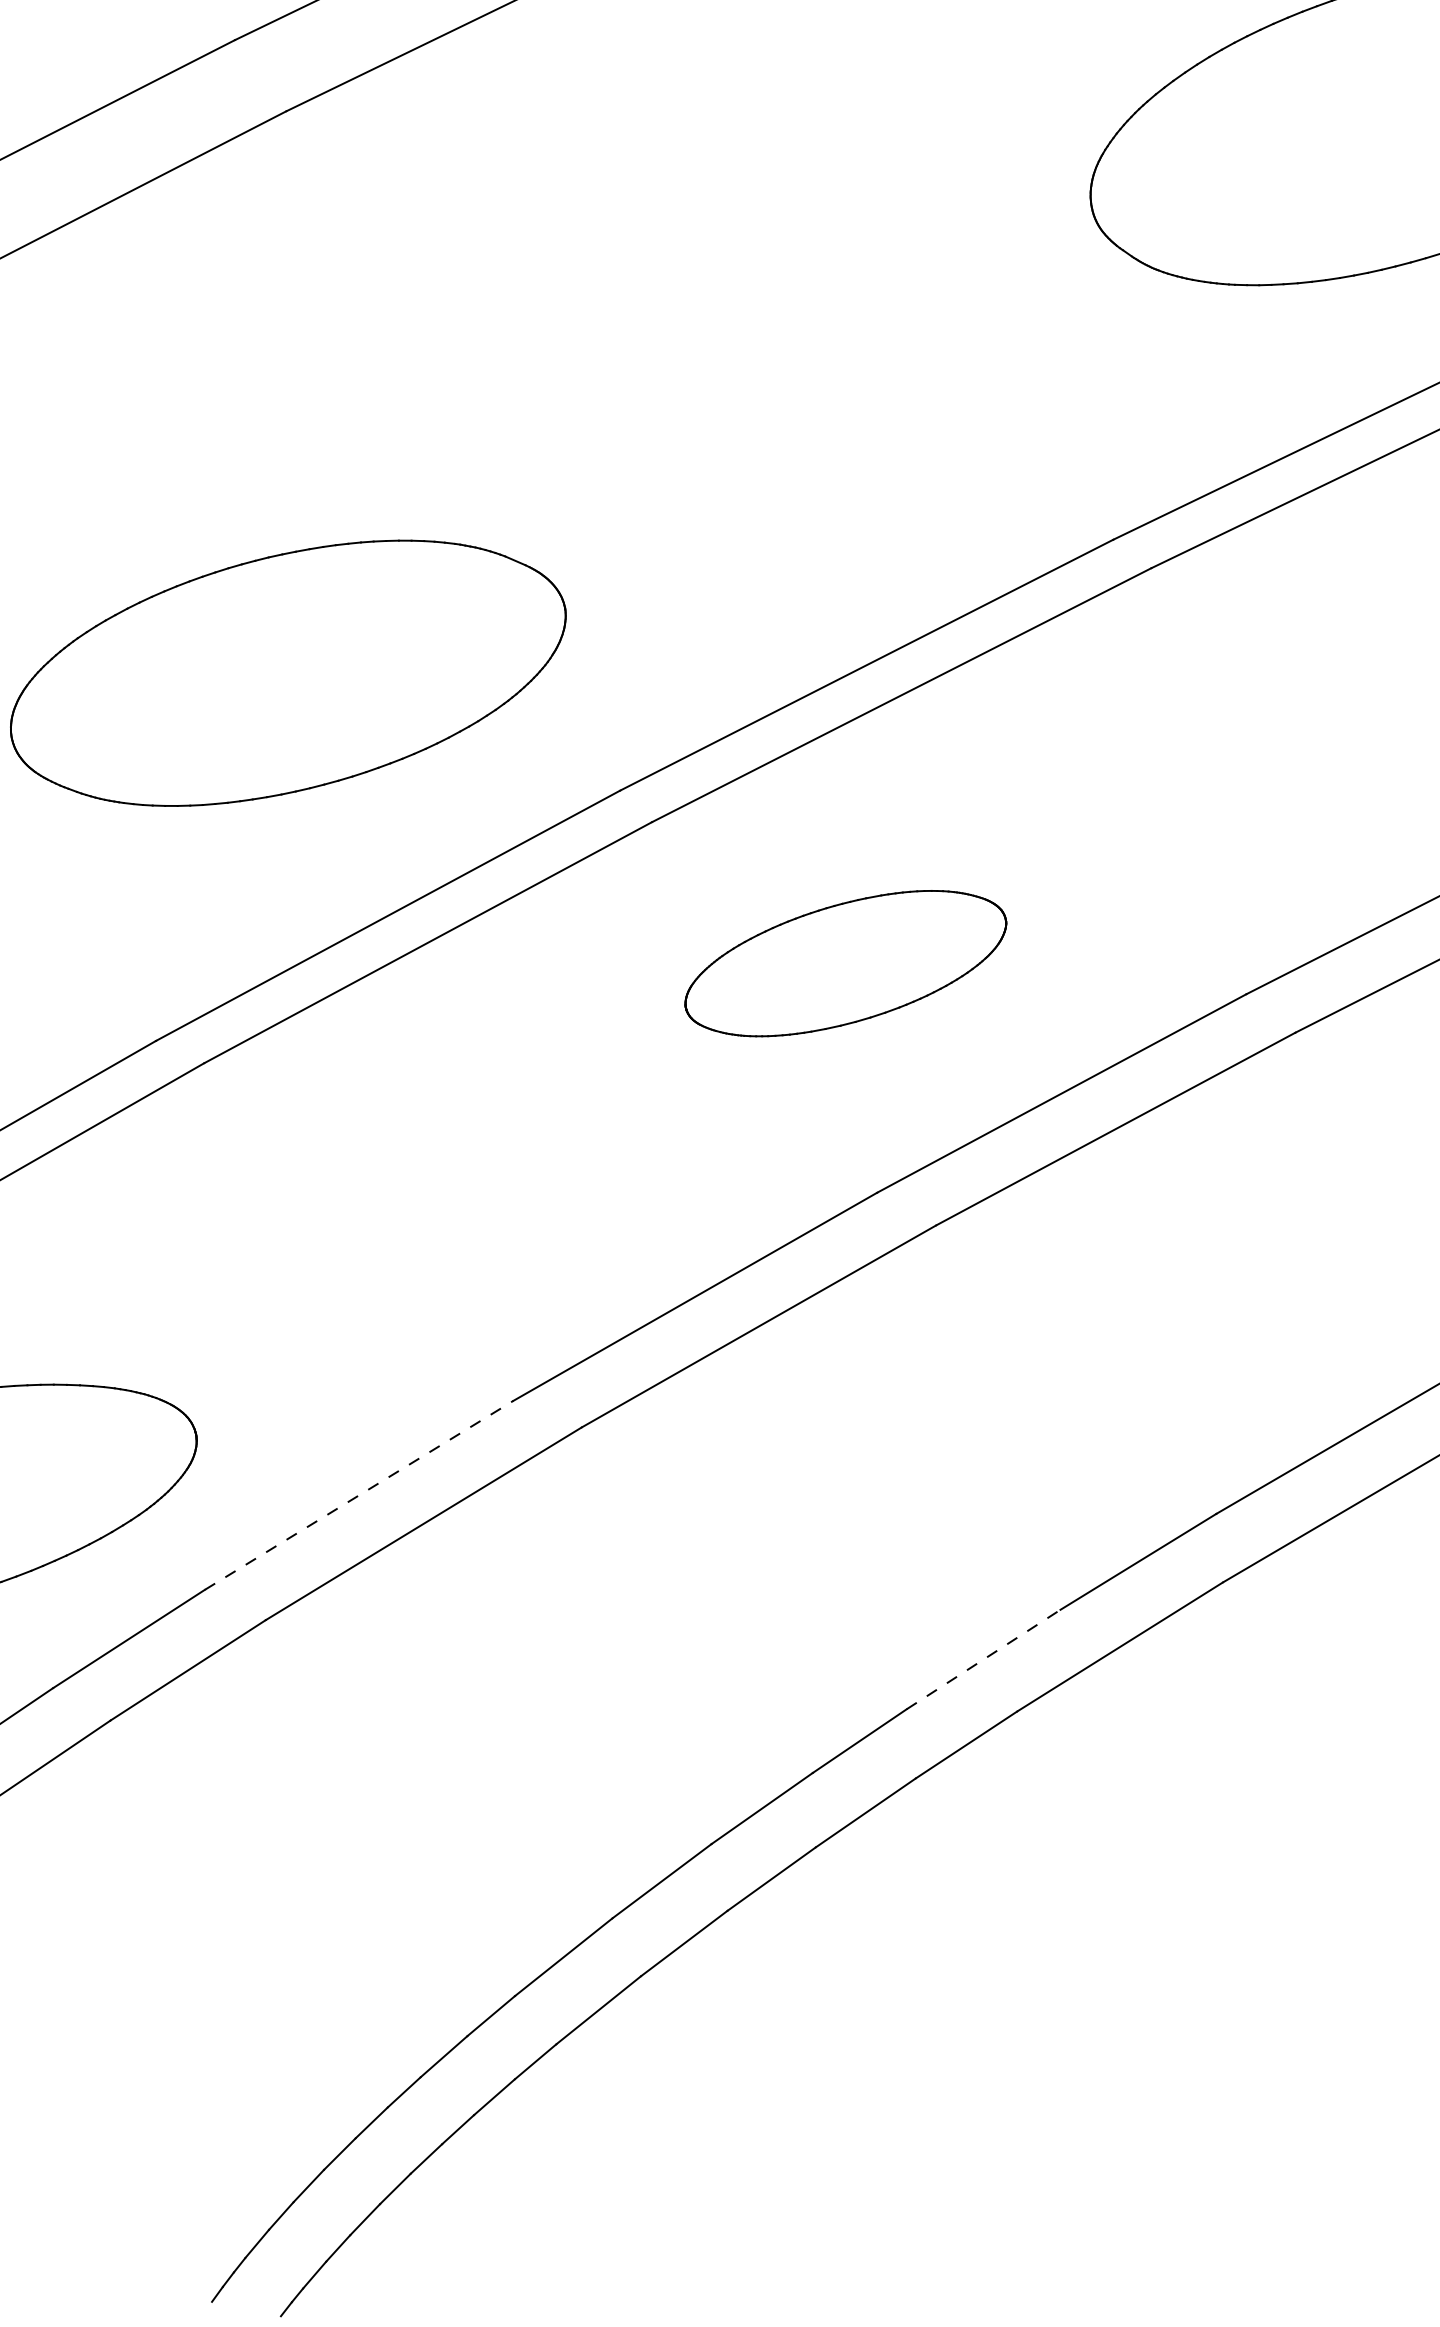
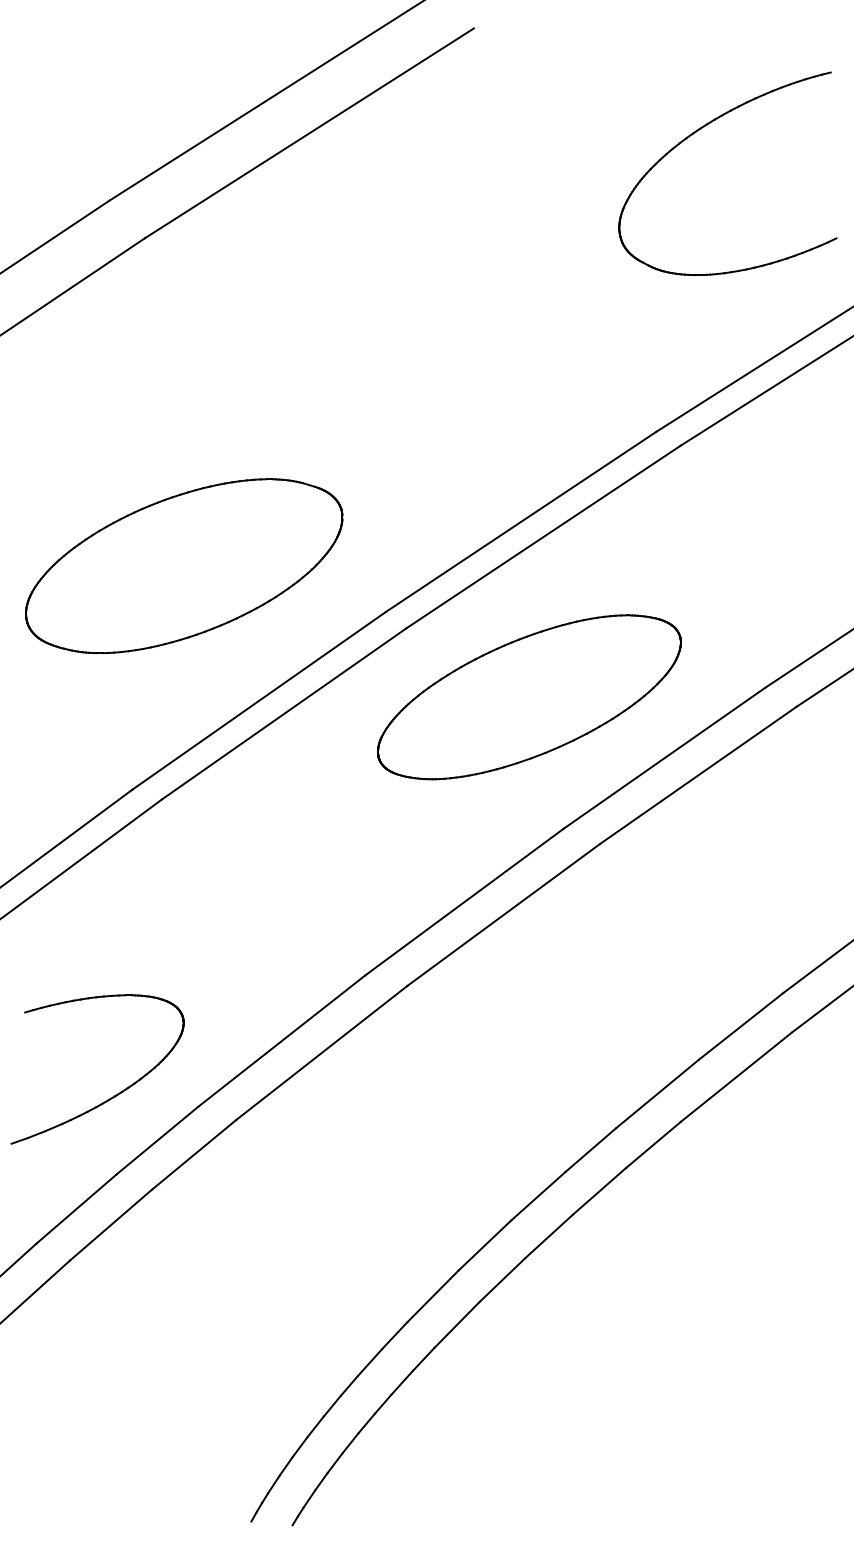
part: (845, 963) -> (529, 697), size x1.67
line: (360, 1494) -> (282, 1040), dashed -> solid
line: (983, 1658) -> (657, 1093), dashed -> solid

